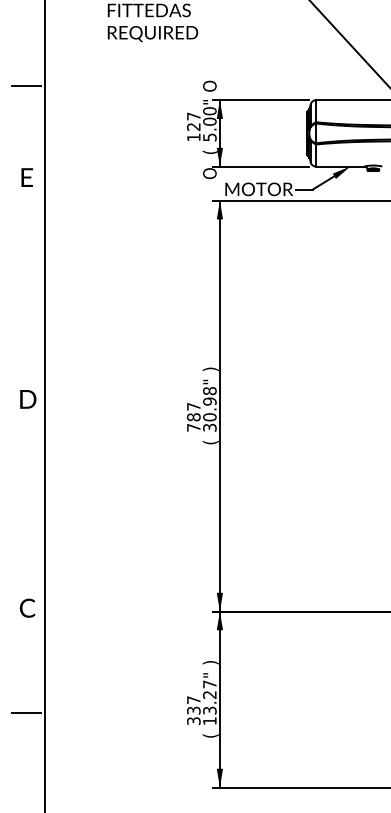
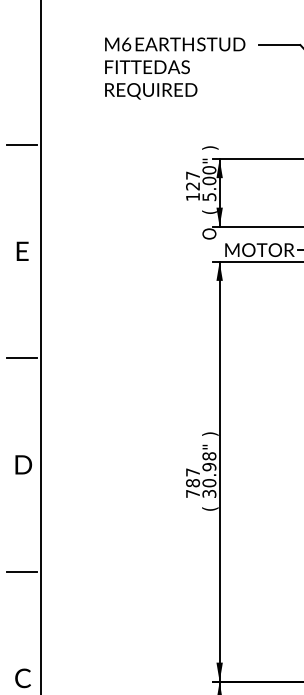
text: (210, 85) -> (210, 143), O -> )
text: (26, 177) -> (21, 251), moved
line: (26, 295) -> (21, 358), added
line: (26, 503) -> (21, 571), added

